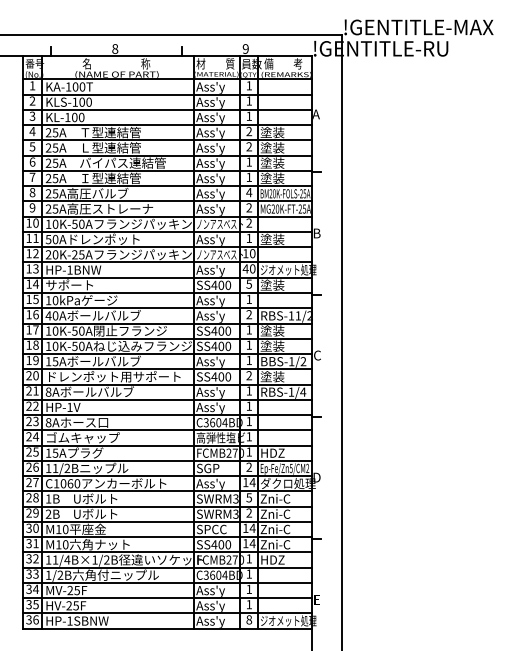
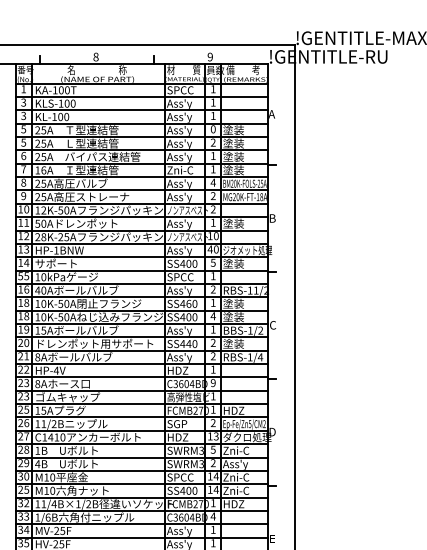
text: (211, 87) -> (180, 90), Ass'y -> SPCC
text: (32, 101) -> (23, 103), 2 -> 3
text: (32, 131) -> (23, 129), 4 -> 5
text: (249, 131) -> (213, 129), 2 -> 0
text: (51, 178) -> (40, 170), 25A -> 16A
text: (211, 178) -> (180, 170), Ass'y -> Zni-C
text: (302, 208) -> (259, 196), MG20K-FT-25A -> MG20K-FT-18A
text: (55, 223) -> (43, 209), 10K-50A -> 12K-50A
text: (55, 255) -> (43, 237), 20K-25A -> 28K-25A
text: (28, 299) -> (20, 276), 15 -> 55
text: (211, 300) -> (180, 277), Ass'y -> SPCC
text: (35, 329) -> (26, 302), 17 -> 18
text: (221, 330) -> (189, 303), SS400 -> SS460
text: (249, 344) -> (213, 315), 1 -> 4
text: (221, 376) -> (189, 343), SS400 -> SS440
text: (248, 390) -> (212, 355), 1 -> 2
text: (69, 406) -> (56, 369), HP-1V -> HP-4V
text: (210, 407) -> (179, 370), Ass'y -> HDZ
text: (248, 421) -> (212, 383), 1 -> 9
text: (35, 436) -> (26, 396), 24 -> 23
text: (252, 482) -> (216, 436), 14 -> 13
text: (66, 483) -> (53, 437), C1060 -> C1410
text: (210, 483) -> (179, 437), Ass'y -> HDZ
text: (48, 513) -> (37, 463), 2B -> 4B
text: (275, 514) -> (236, 464), Zni-C -> Ass'y
text: (32, 543) -> (23, 489), 31 -> 25
text: (249, 573) -> (213, 516), 1 -> 4
text: (60, 574) -> (48, 516), 1/2B -> 1/6B

